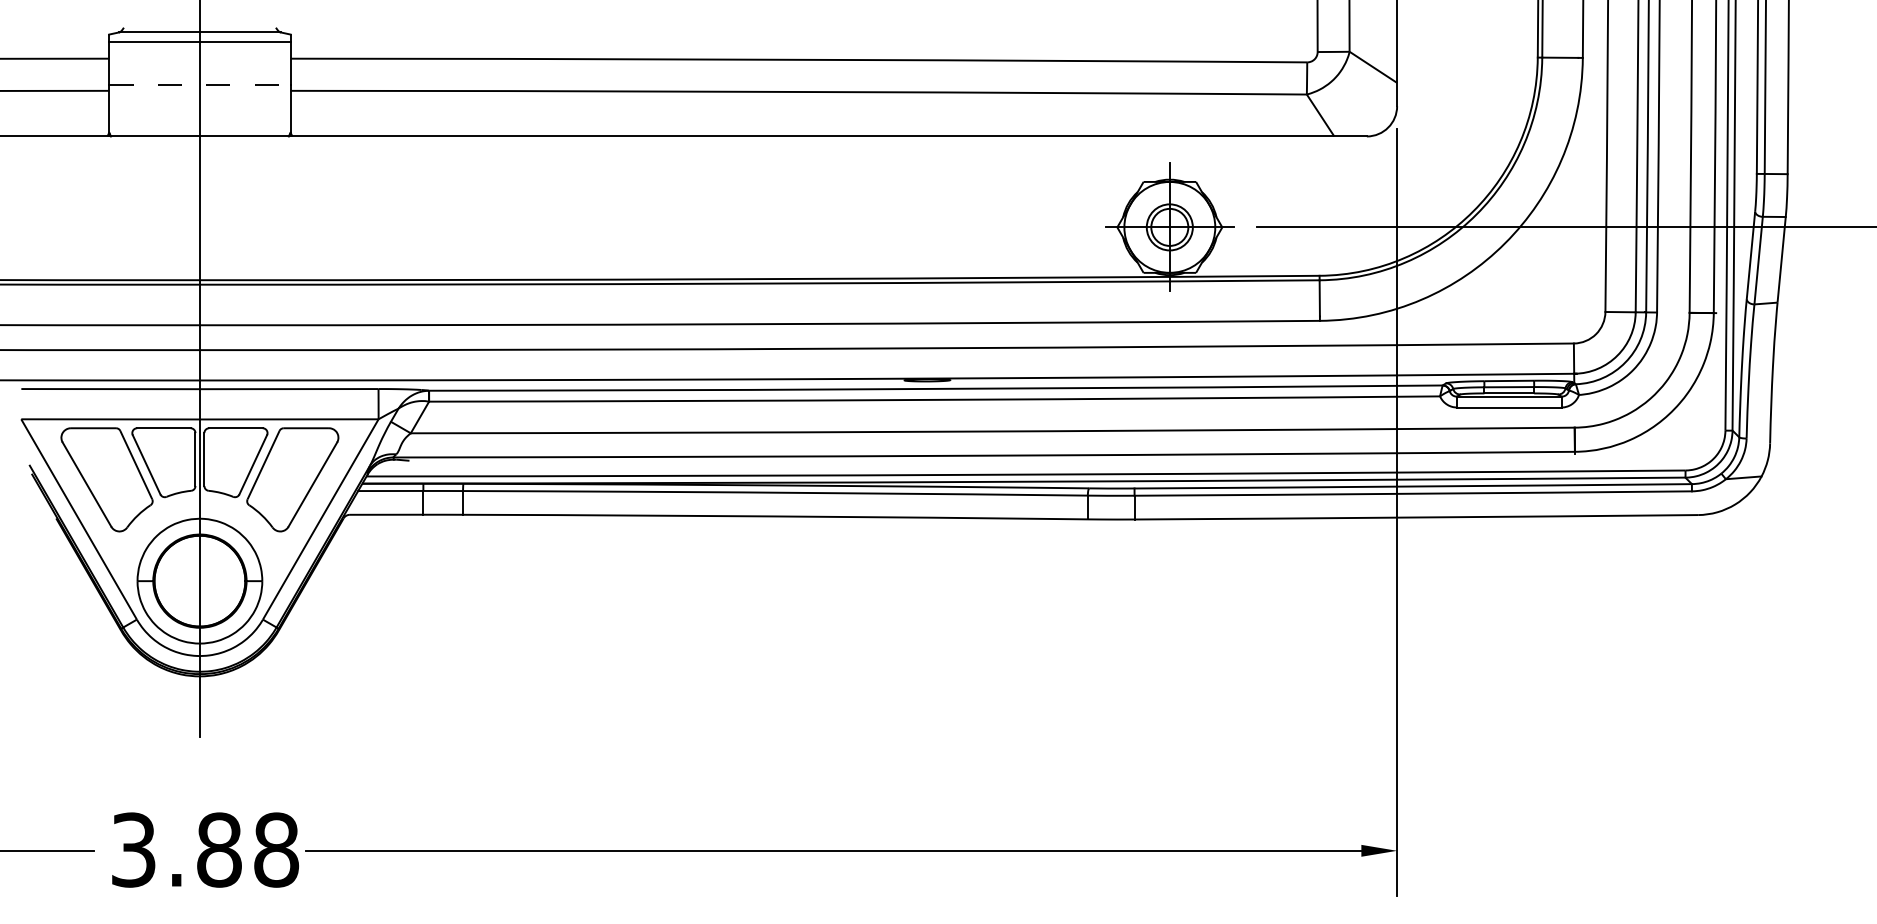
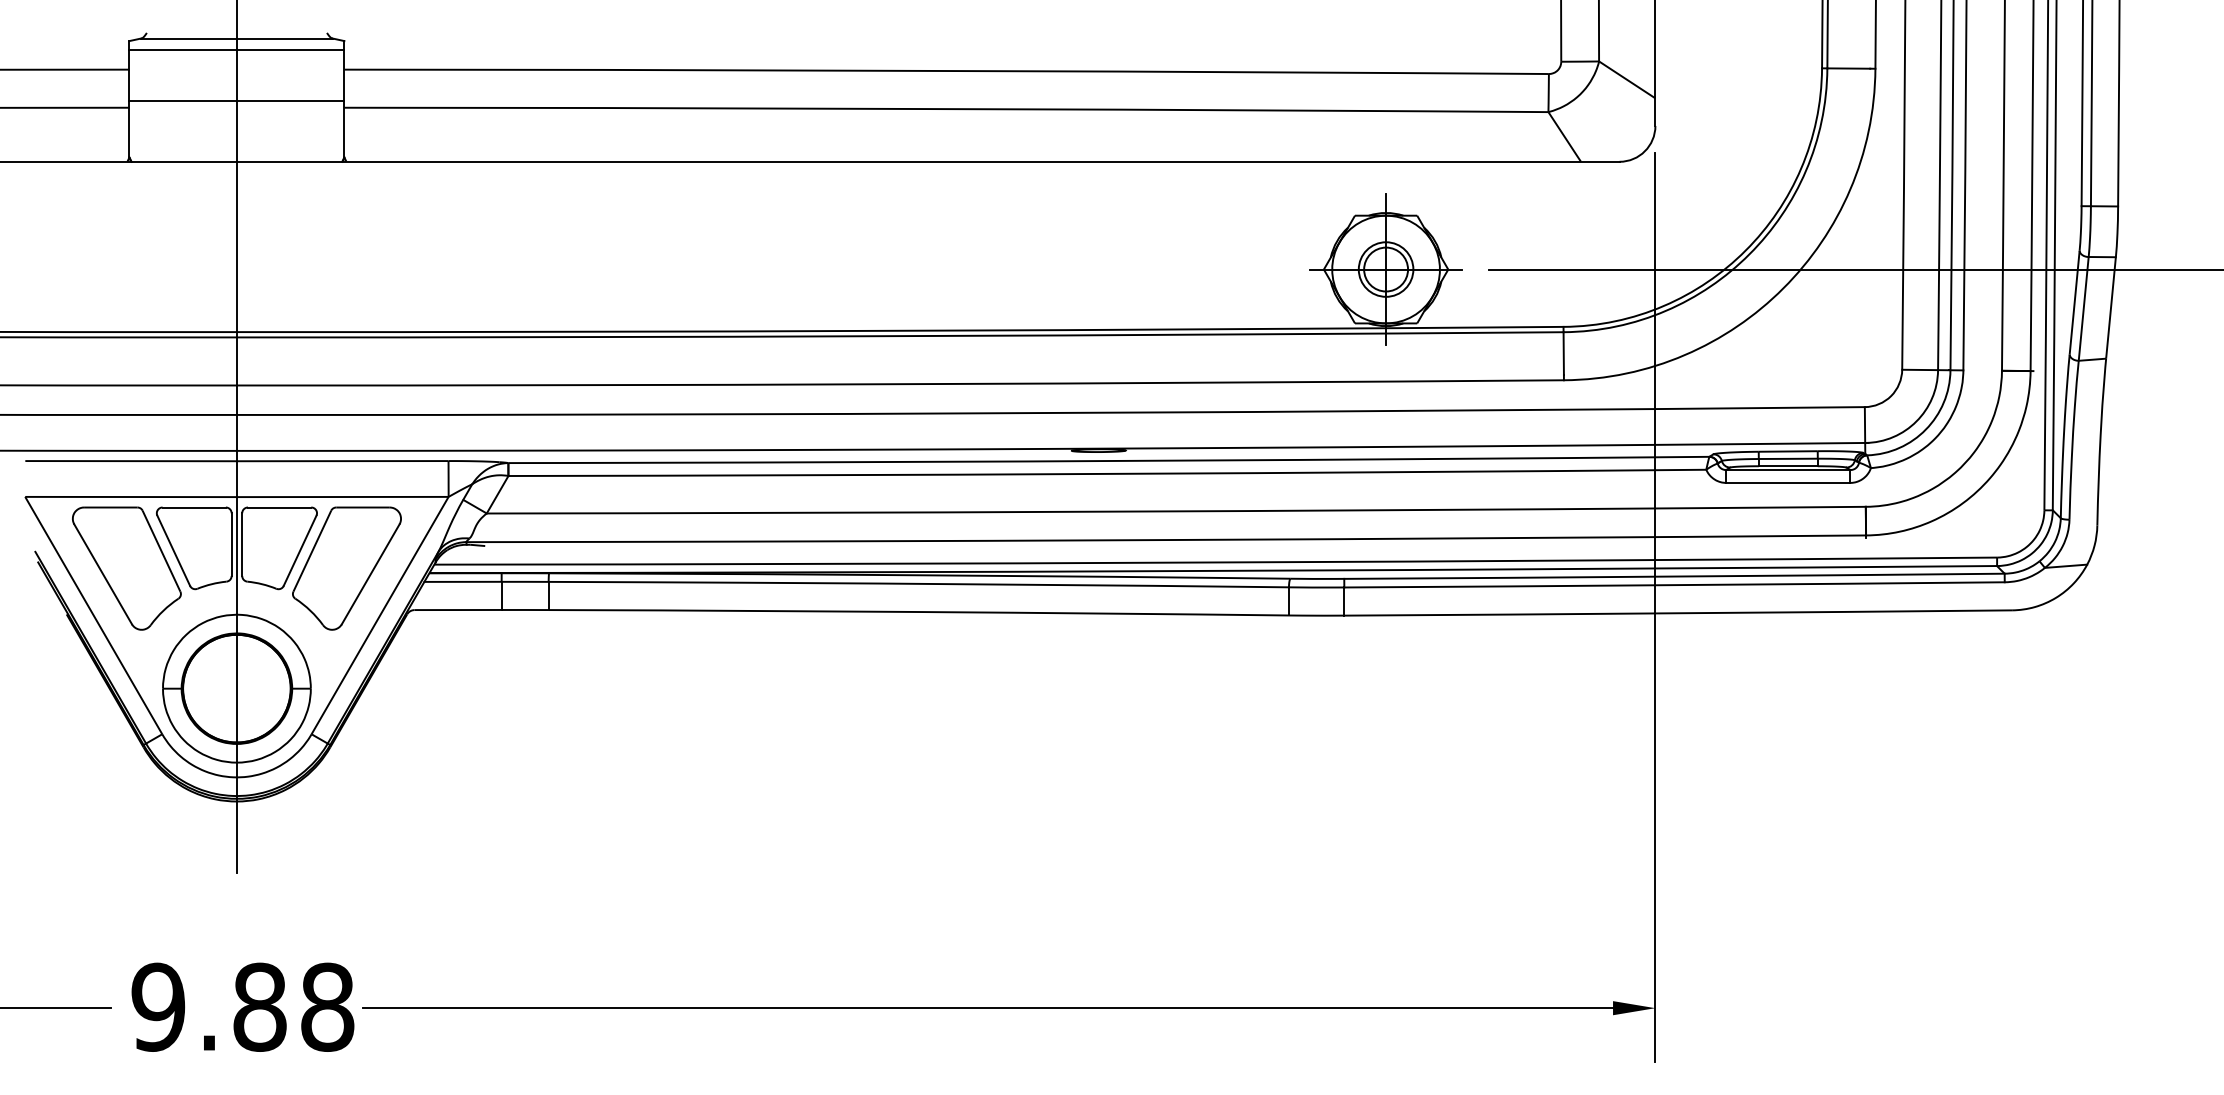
line: (200, 84) -> (237, 100), dashed -> solid
text: (133, 849) -> (158, 1006), 3.88 -> 9.88

